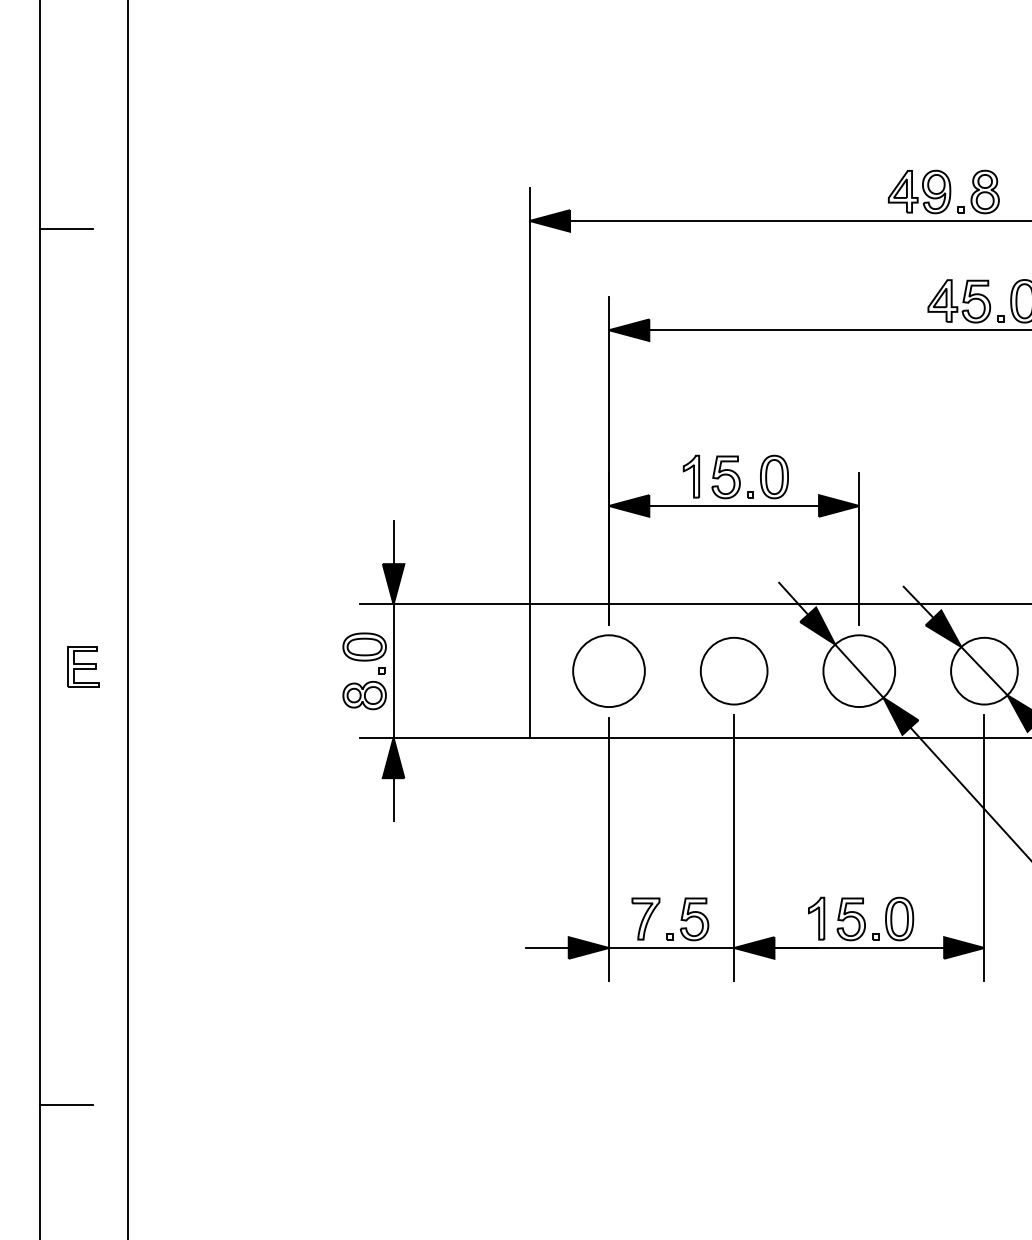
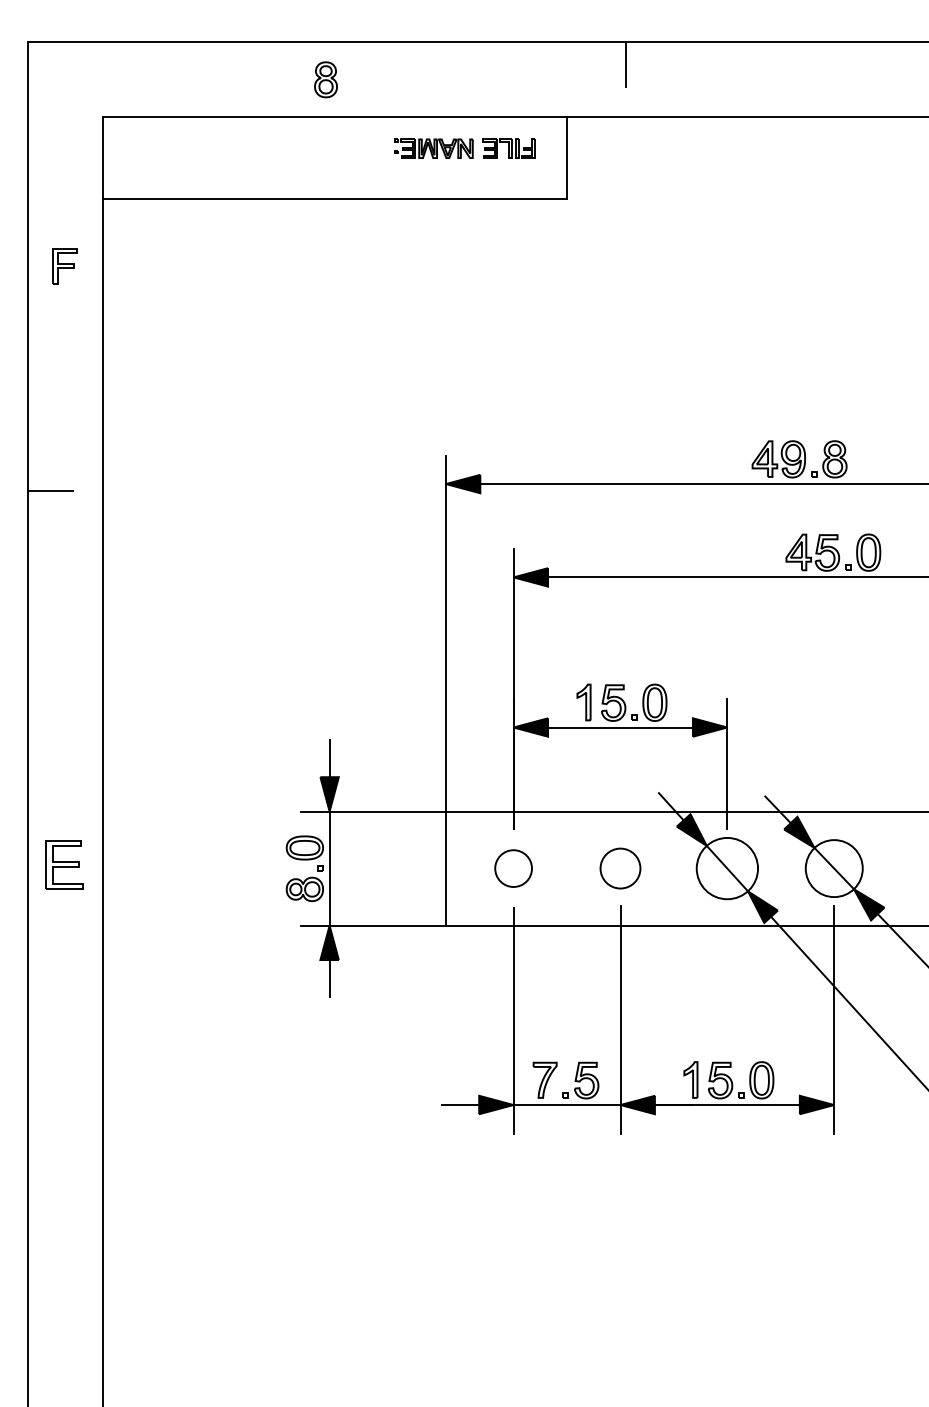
part: (83, 667) -> (64, 865), size x1.4
circle: (608, 671) -> (513, 868), size x0.6
circle: (734, 671) -> (620, 868), size x0.7
line: (65, 1105) -> (49, 1239), removed

